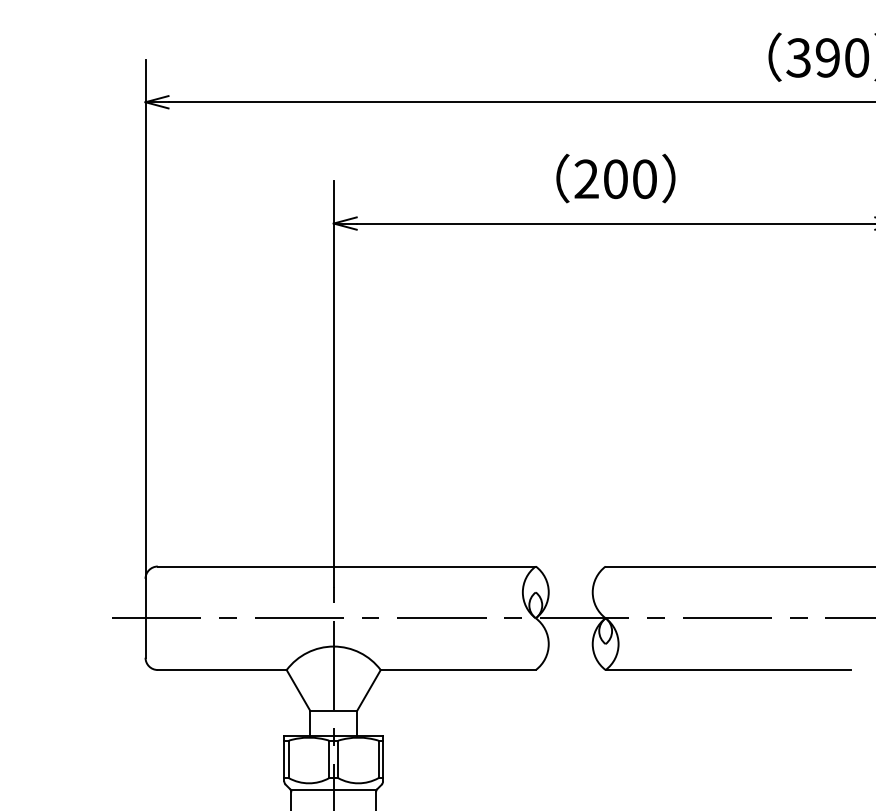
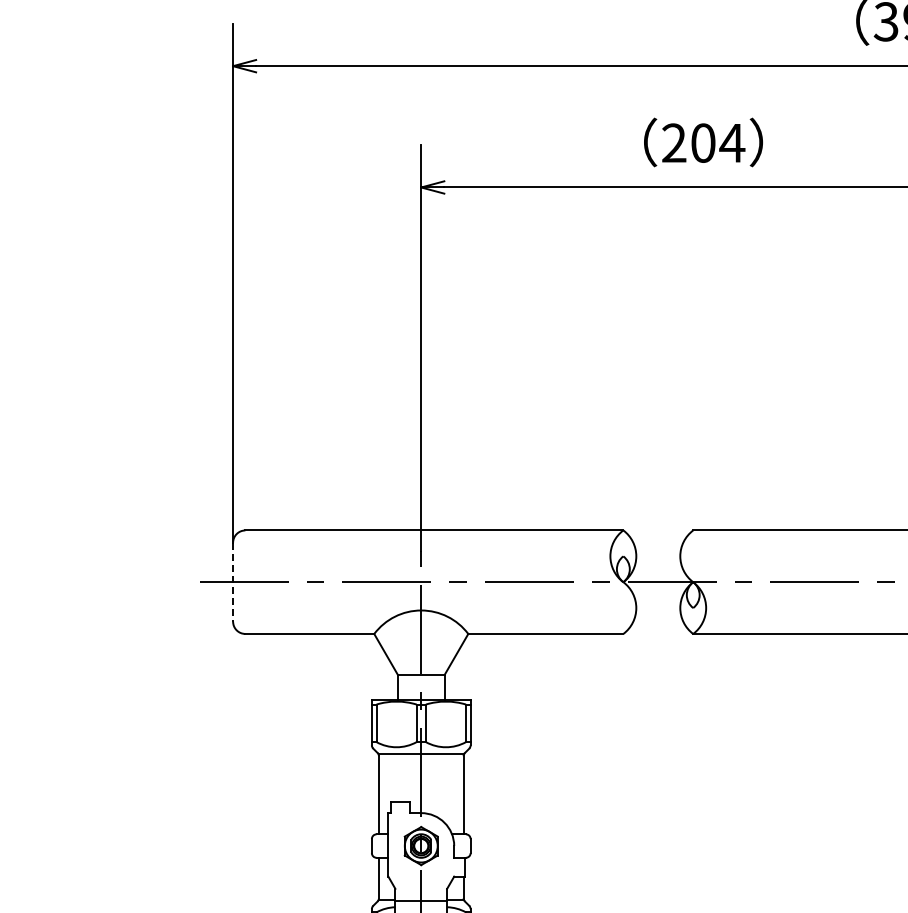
text: (644, 178) -> (732, 142), 200 -> 204
line: (145, 618) -> (233, 582), solid -> dashed

